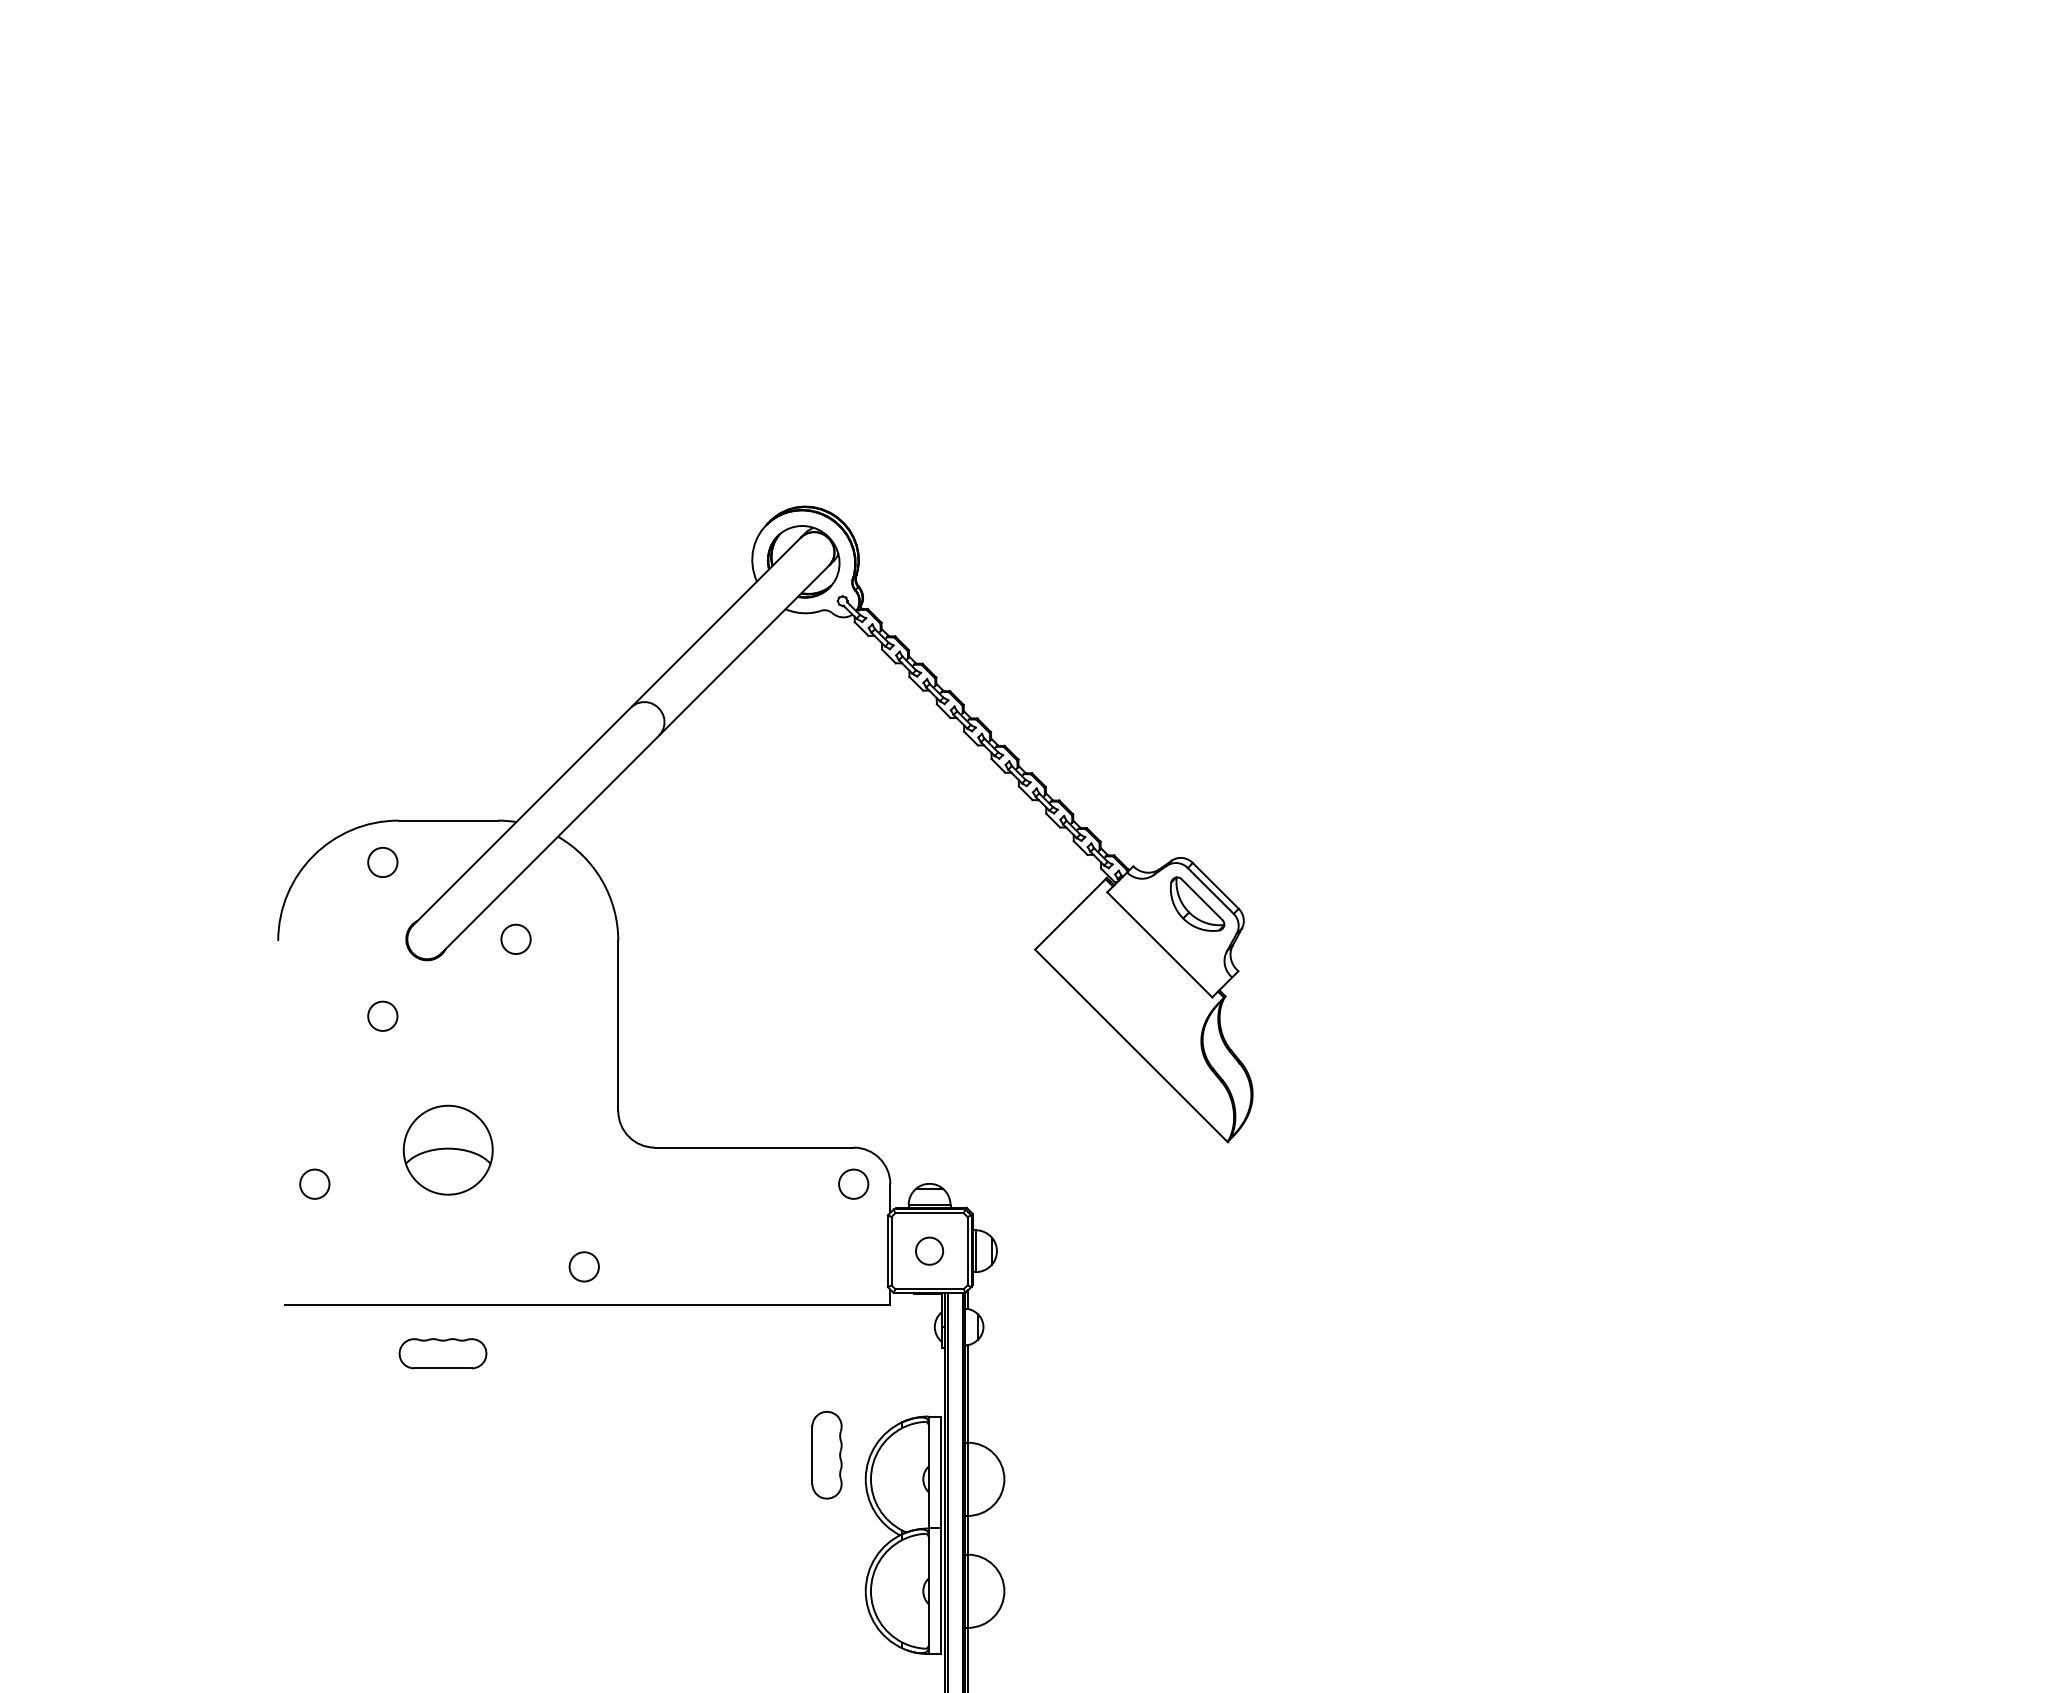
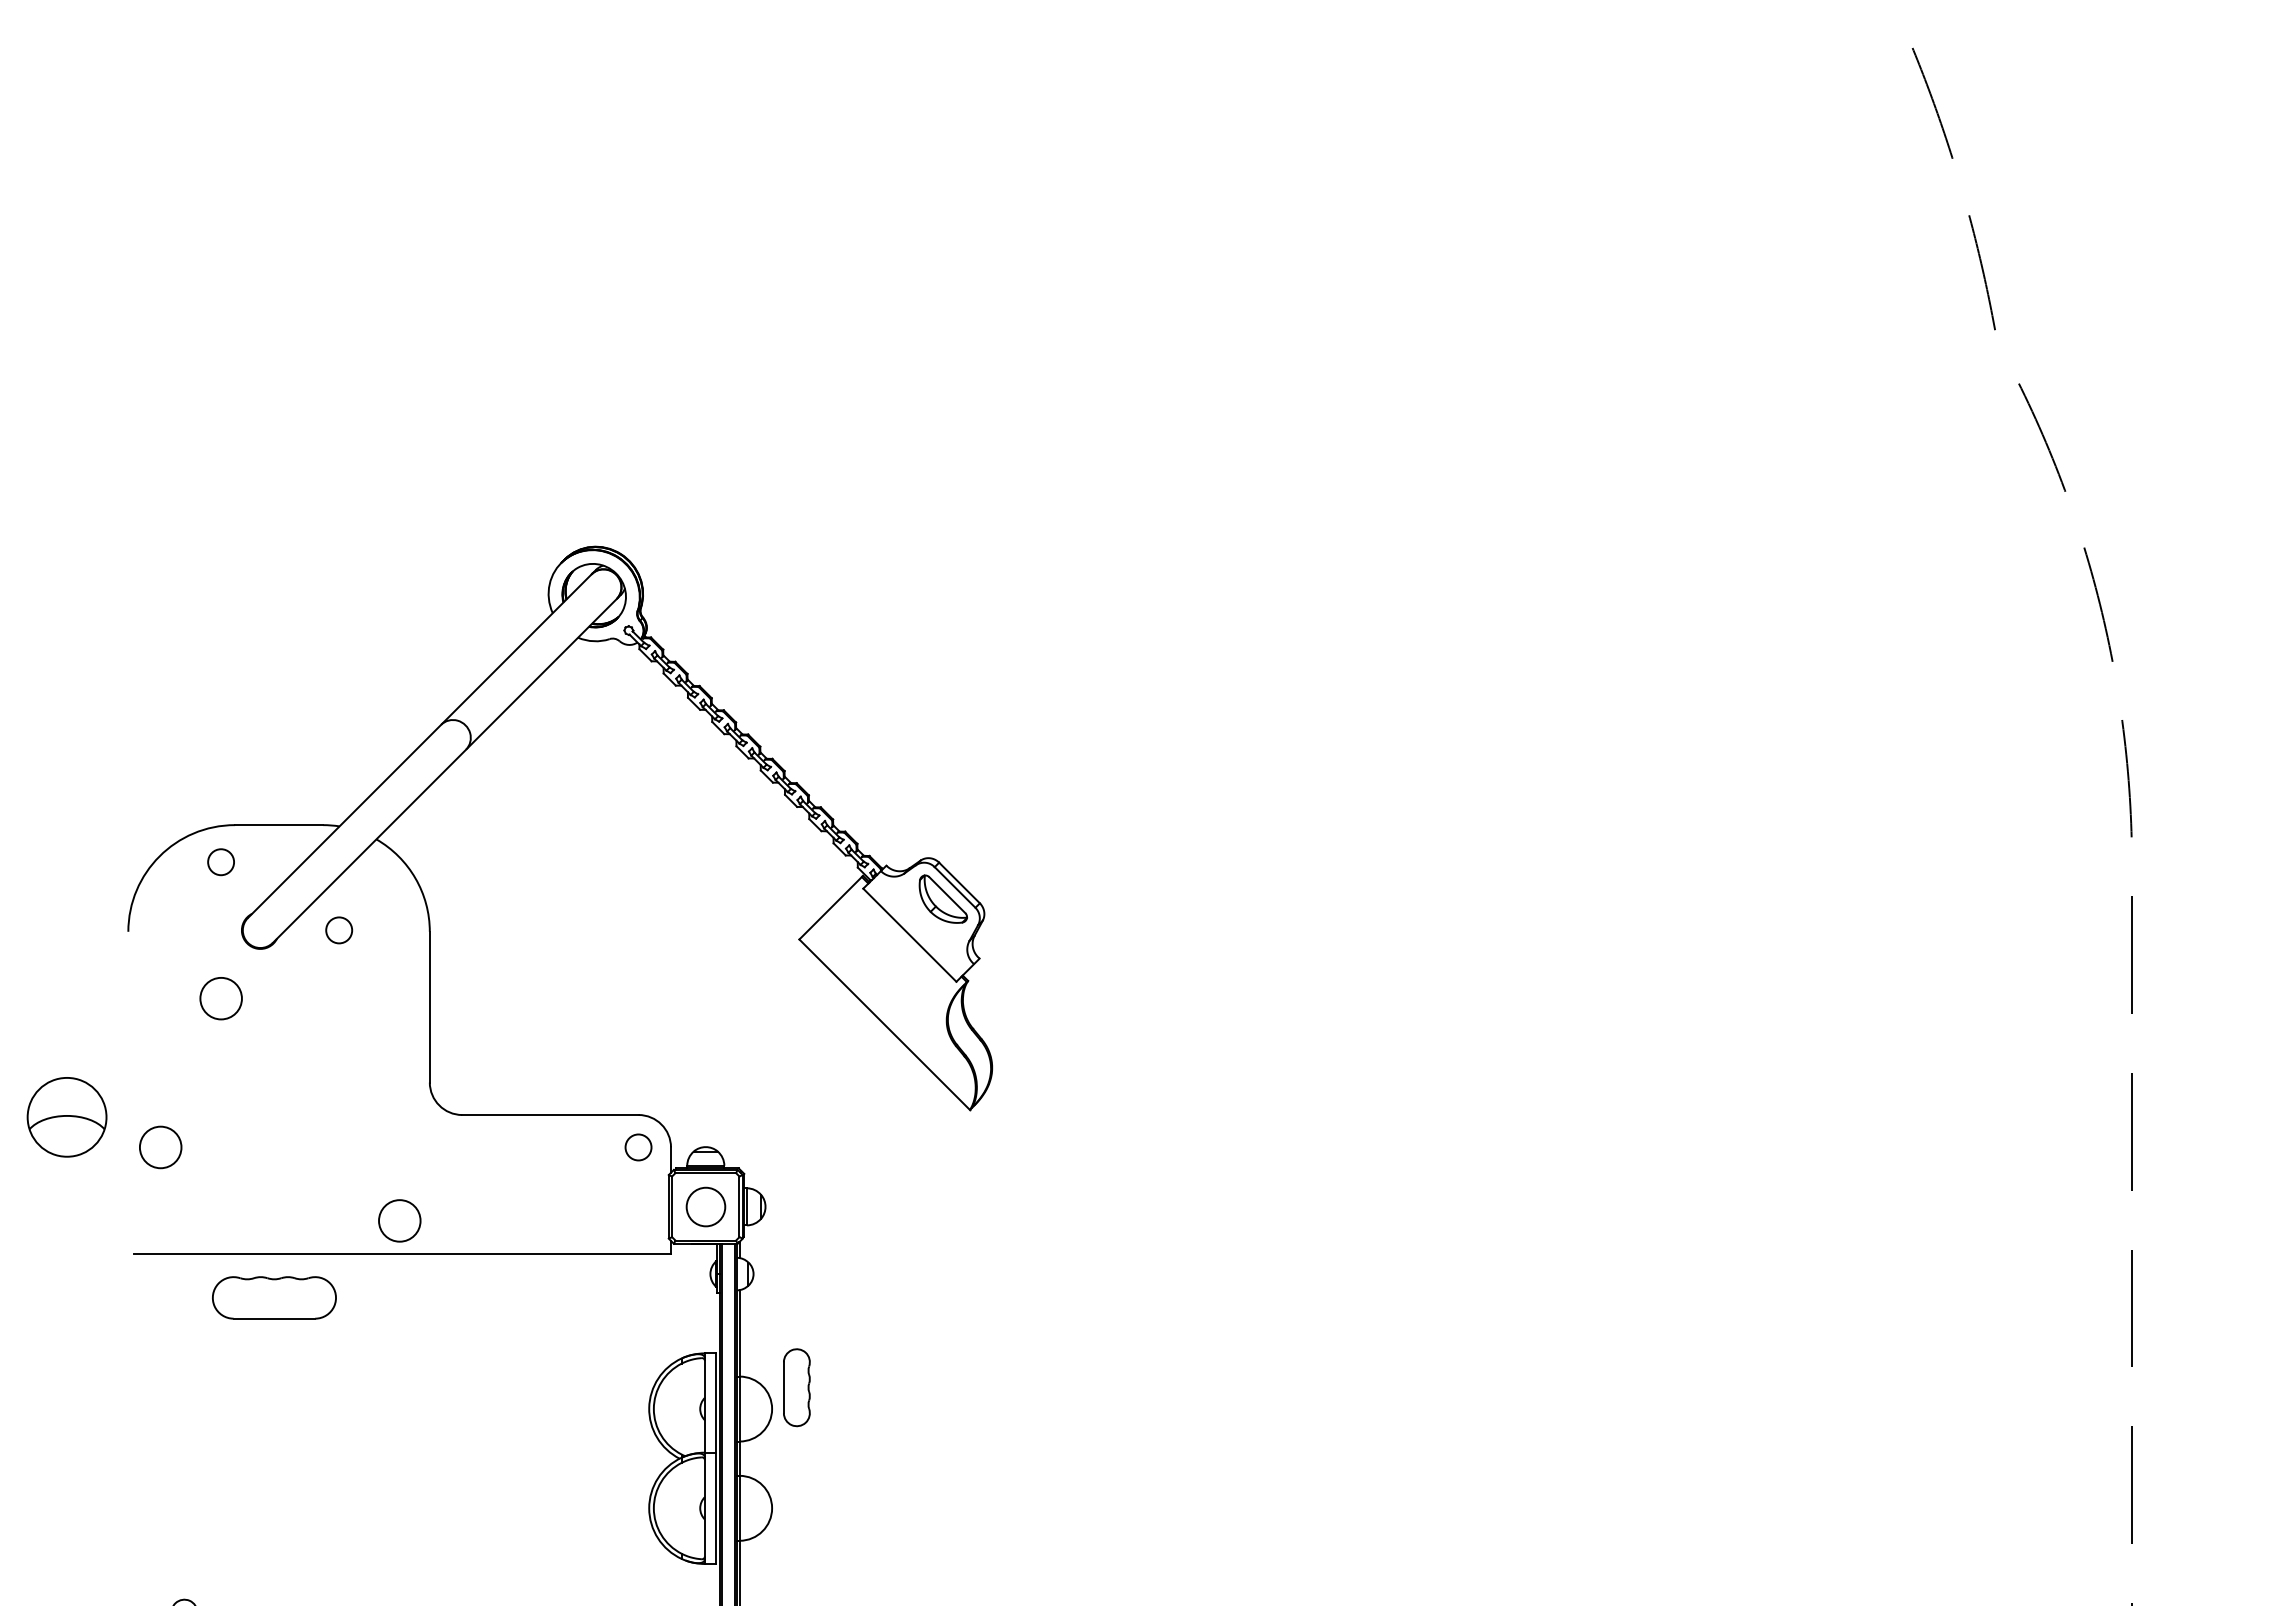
circle: (382, 1016) -> (220, 998), size x1.6
part: (447, 1150) -> (66, 1117), moved
circle: (314, 1184) -> (160, 1147), size x1.6
circle: (929, 1250) -> (705, 1206), size x1.6
circle: (584, 1266) -> (399, 1220), size x1.6
part: (443, 1353) -> (274, 1297), size x1.6
part: (826, 1454) -> (796, 1387), moved

